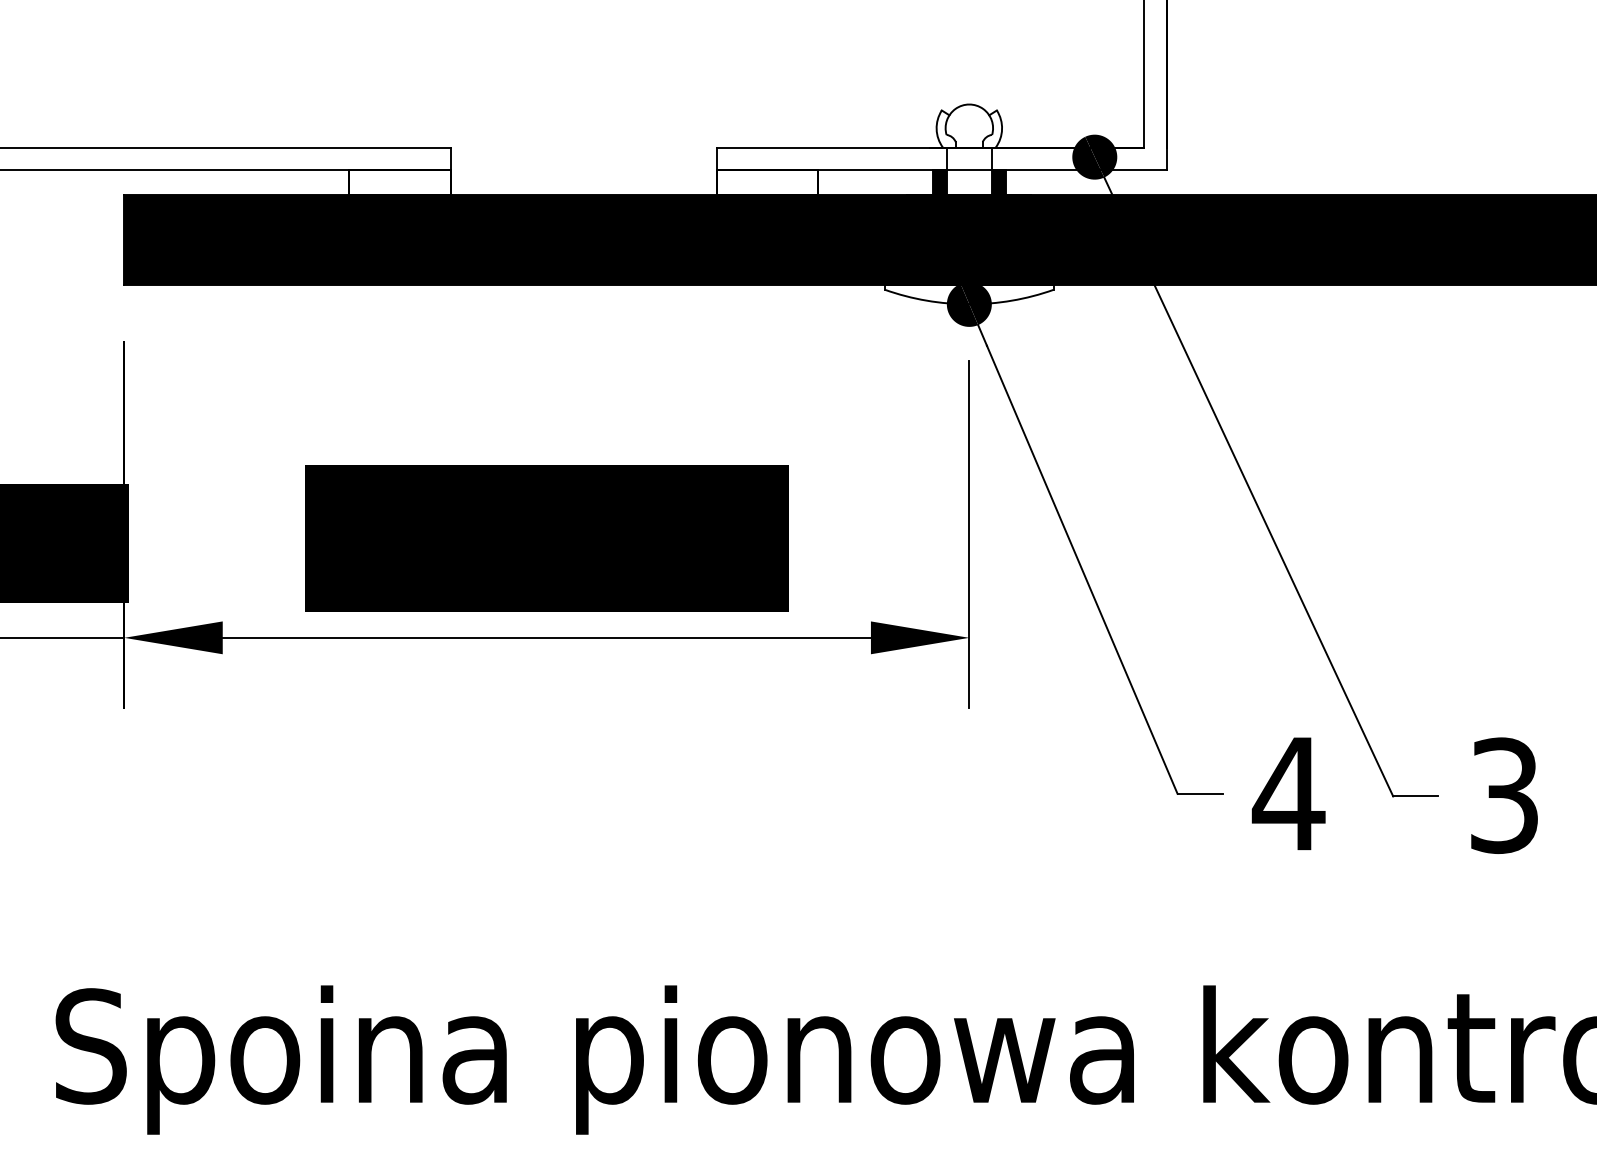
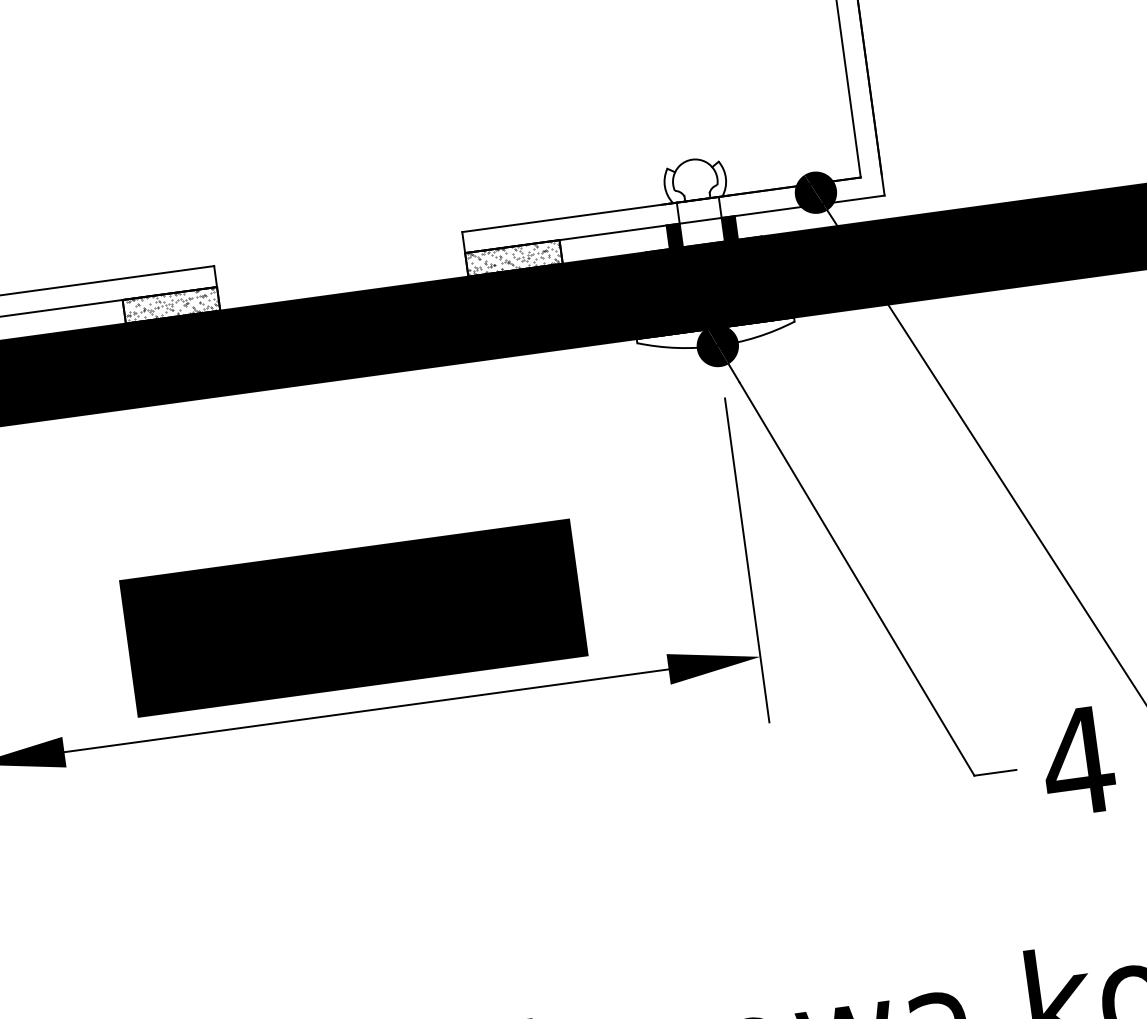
hatch: (399, 182) -> (171, 305), added
hatch: (767, 182) -> (514, 258), added

